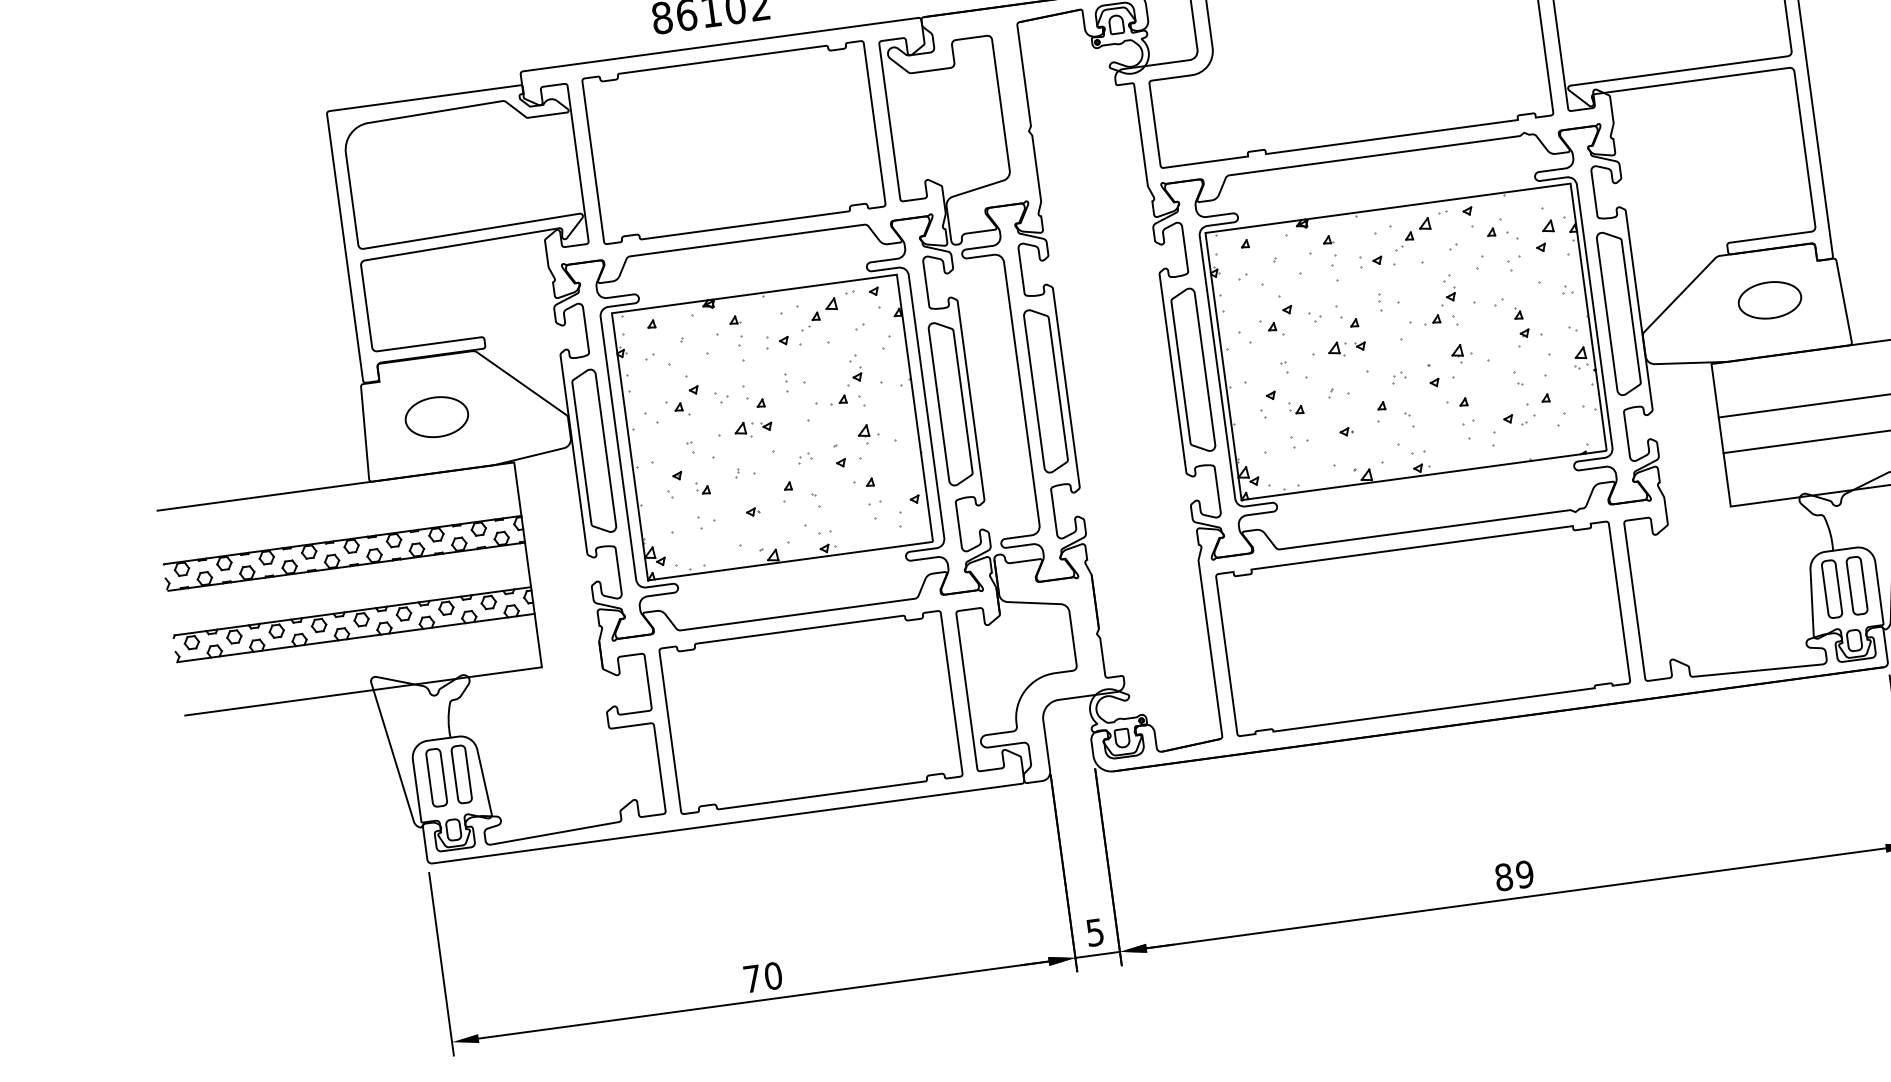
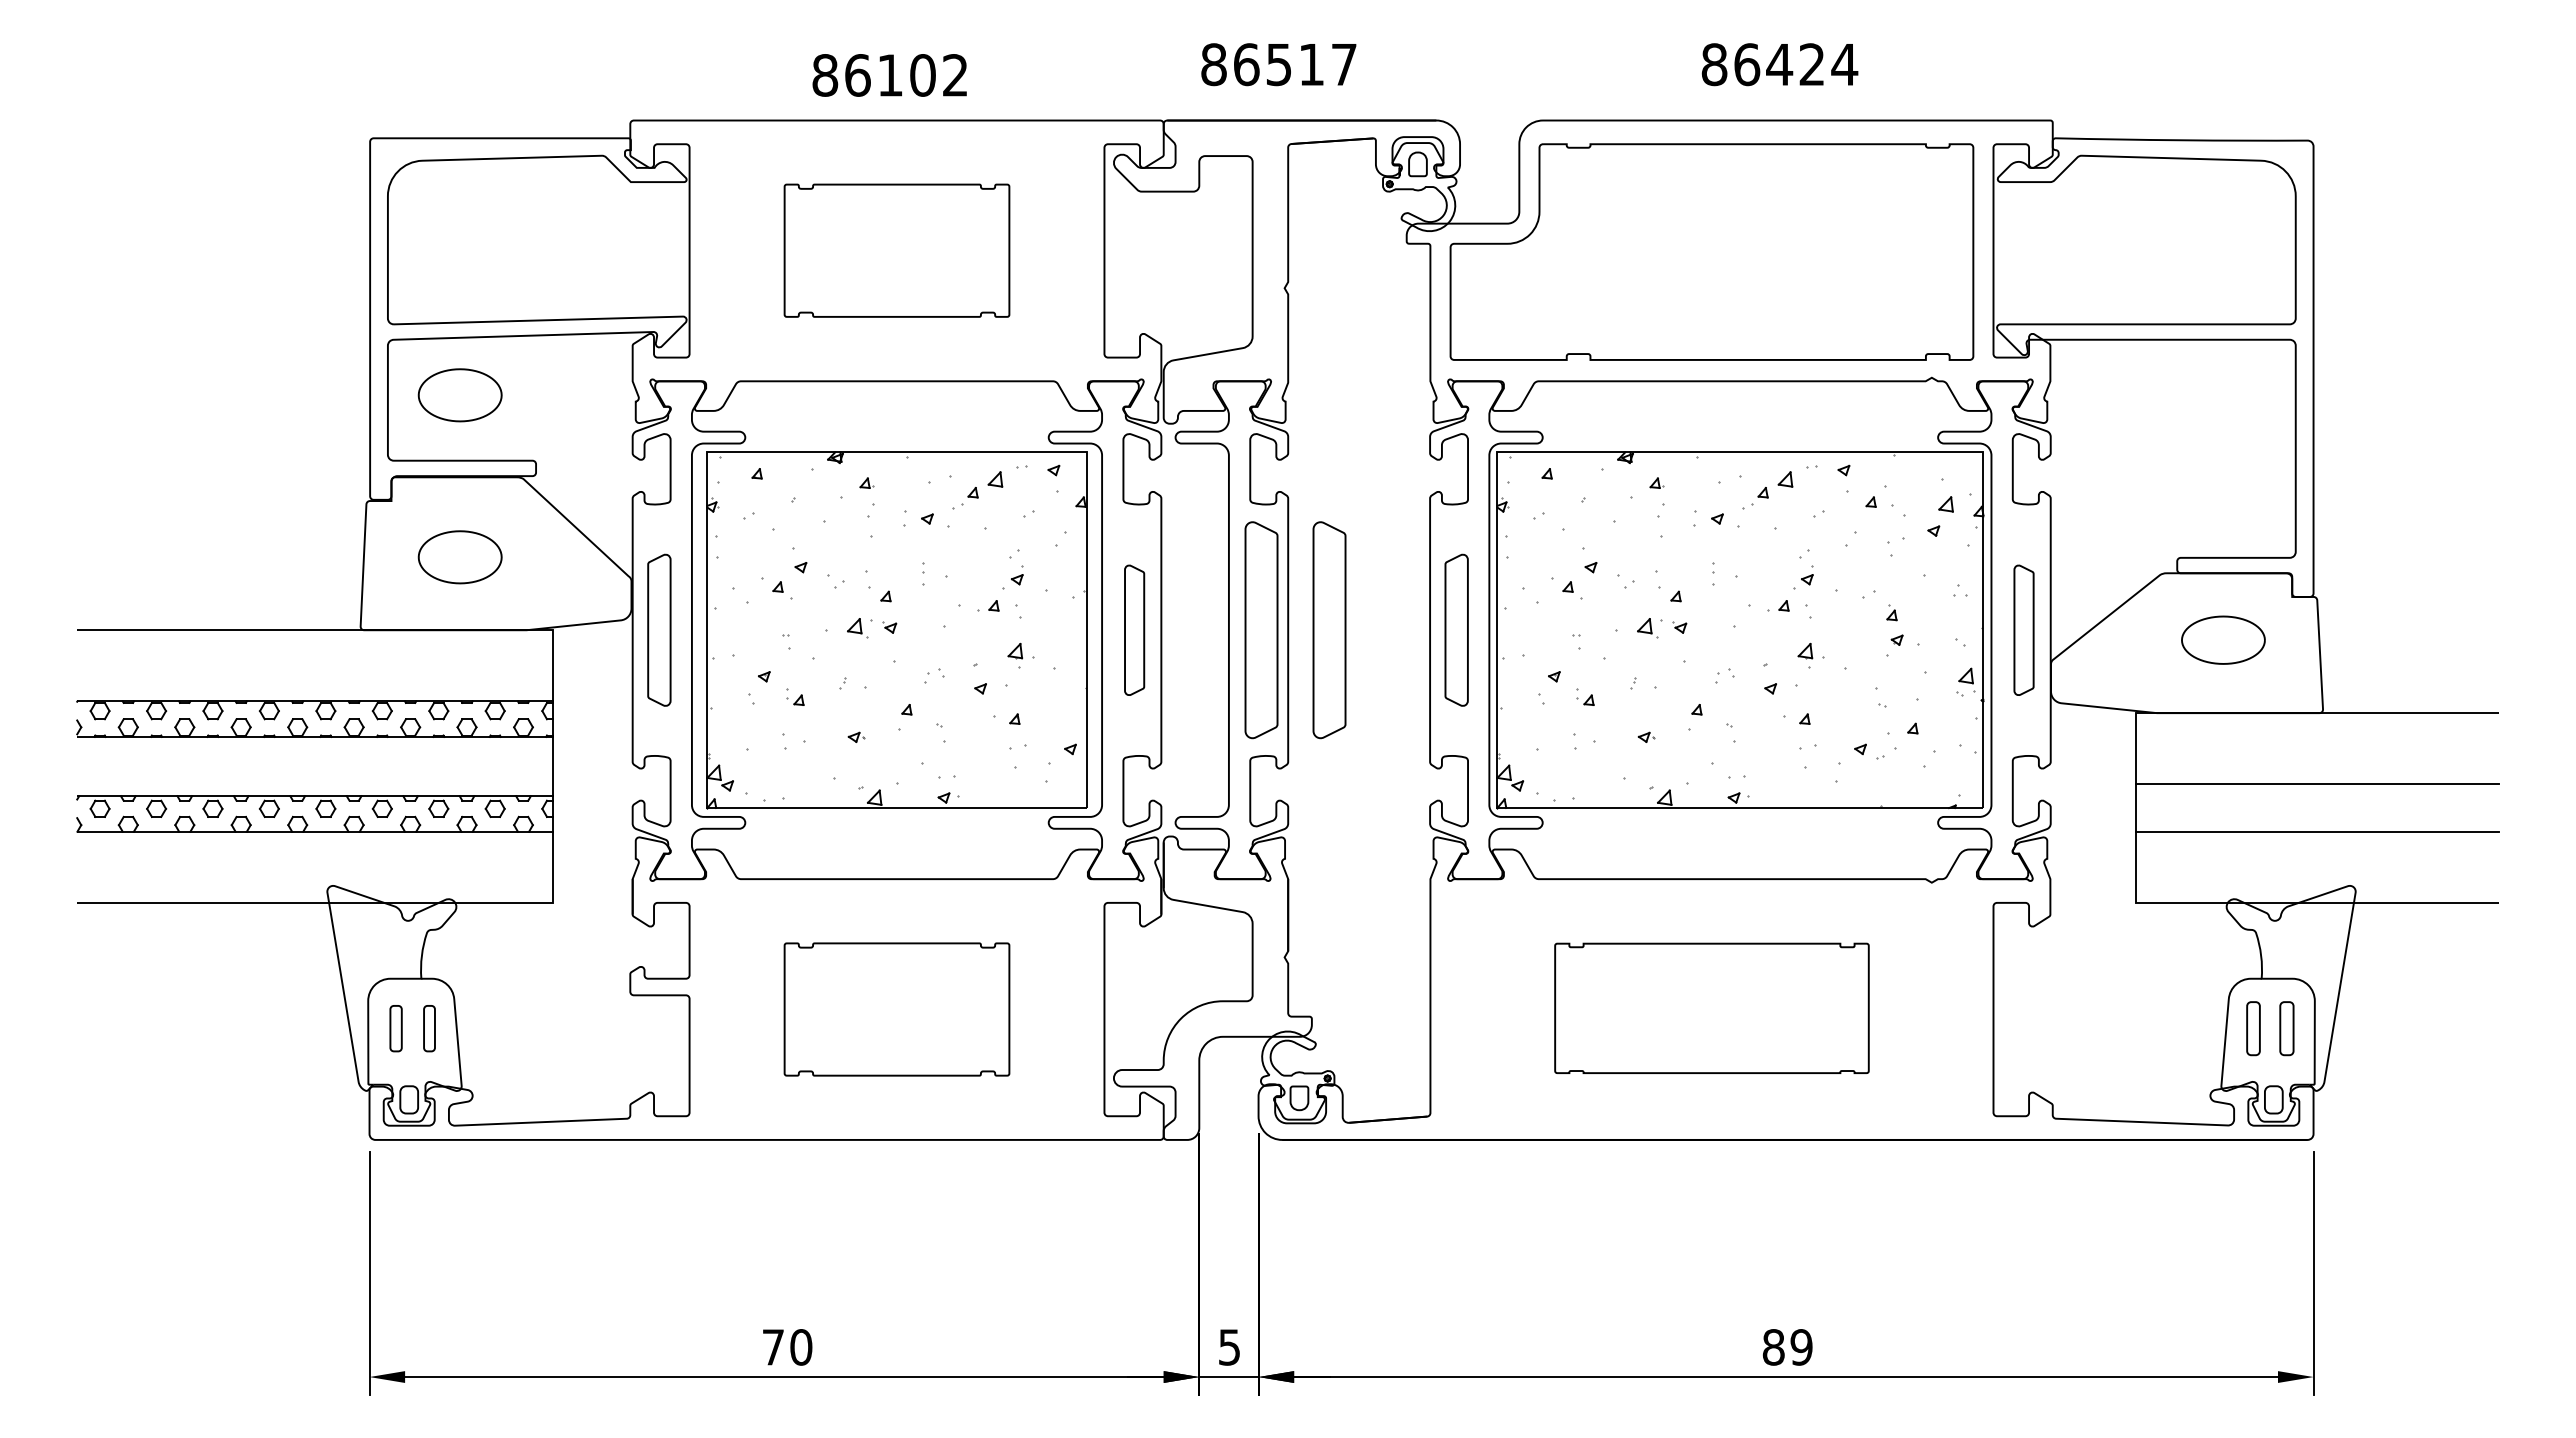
part: (733, 142) -> (896, 250), size x0.6
part: (419, 295) -> (459, 395), added
part: (1618, 313) -> (2023, 630), size x0.6
part: (1192, 370) -> (1456, 630), size x0.7
part: (1097, 383) -> (1329, 630), added
part: (950, 403) -> (1134, 630), size x0.6
part: (594, 451) -> (659, 630), size x0.7
part: (1856, 585) -> (2286, 1028), size x0.7
part: (1832, 588) -> (2253, 1028), size x0.7
part: (1422, 629) -> (1711, 1008), size x0.6
part: (810, 712) -> (896, 1009), size x0.6
part: (461, 774) -> (429, 1028), size x0.6
part: (436, 777) -> (395, 1028), size x0.6

